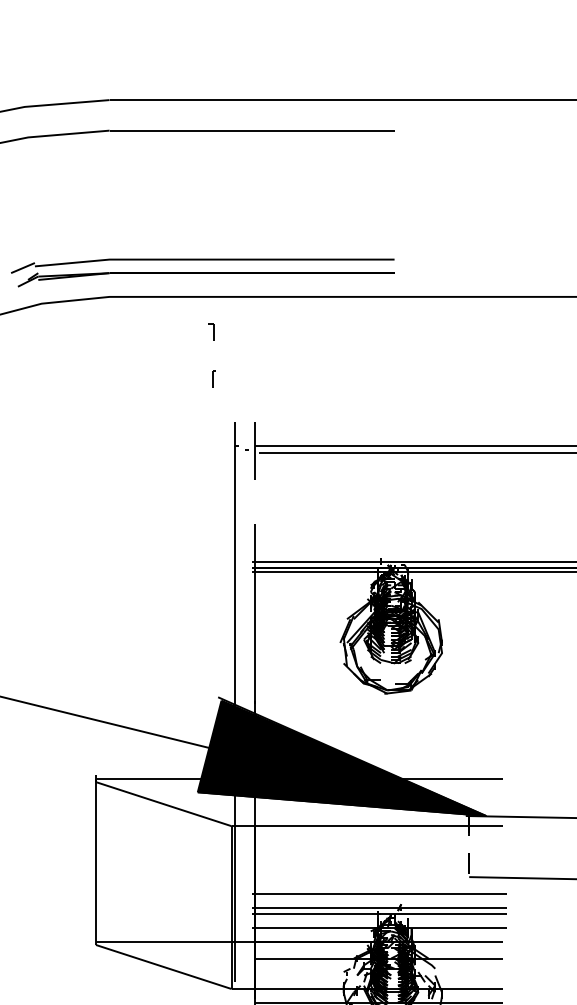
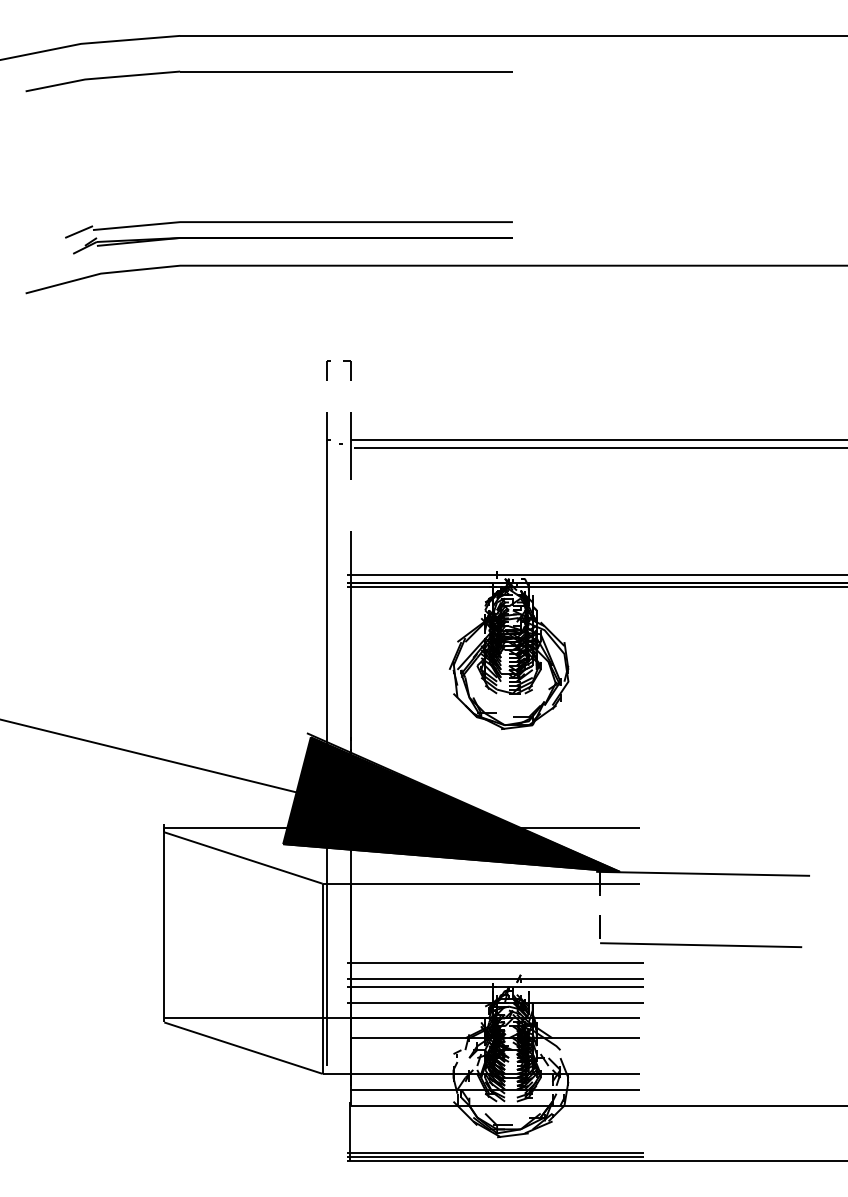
part: (211, 332) -> (347, 370), moved
part: (214, 378) -> (328, 370), moved

